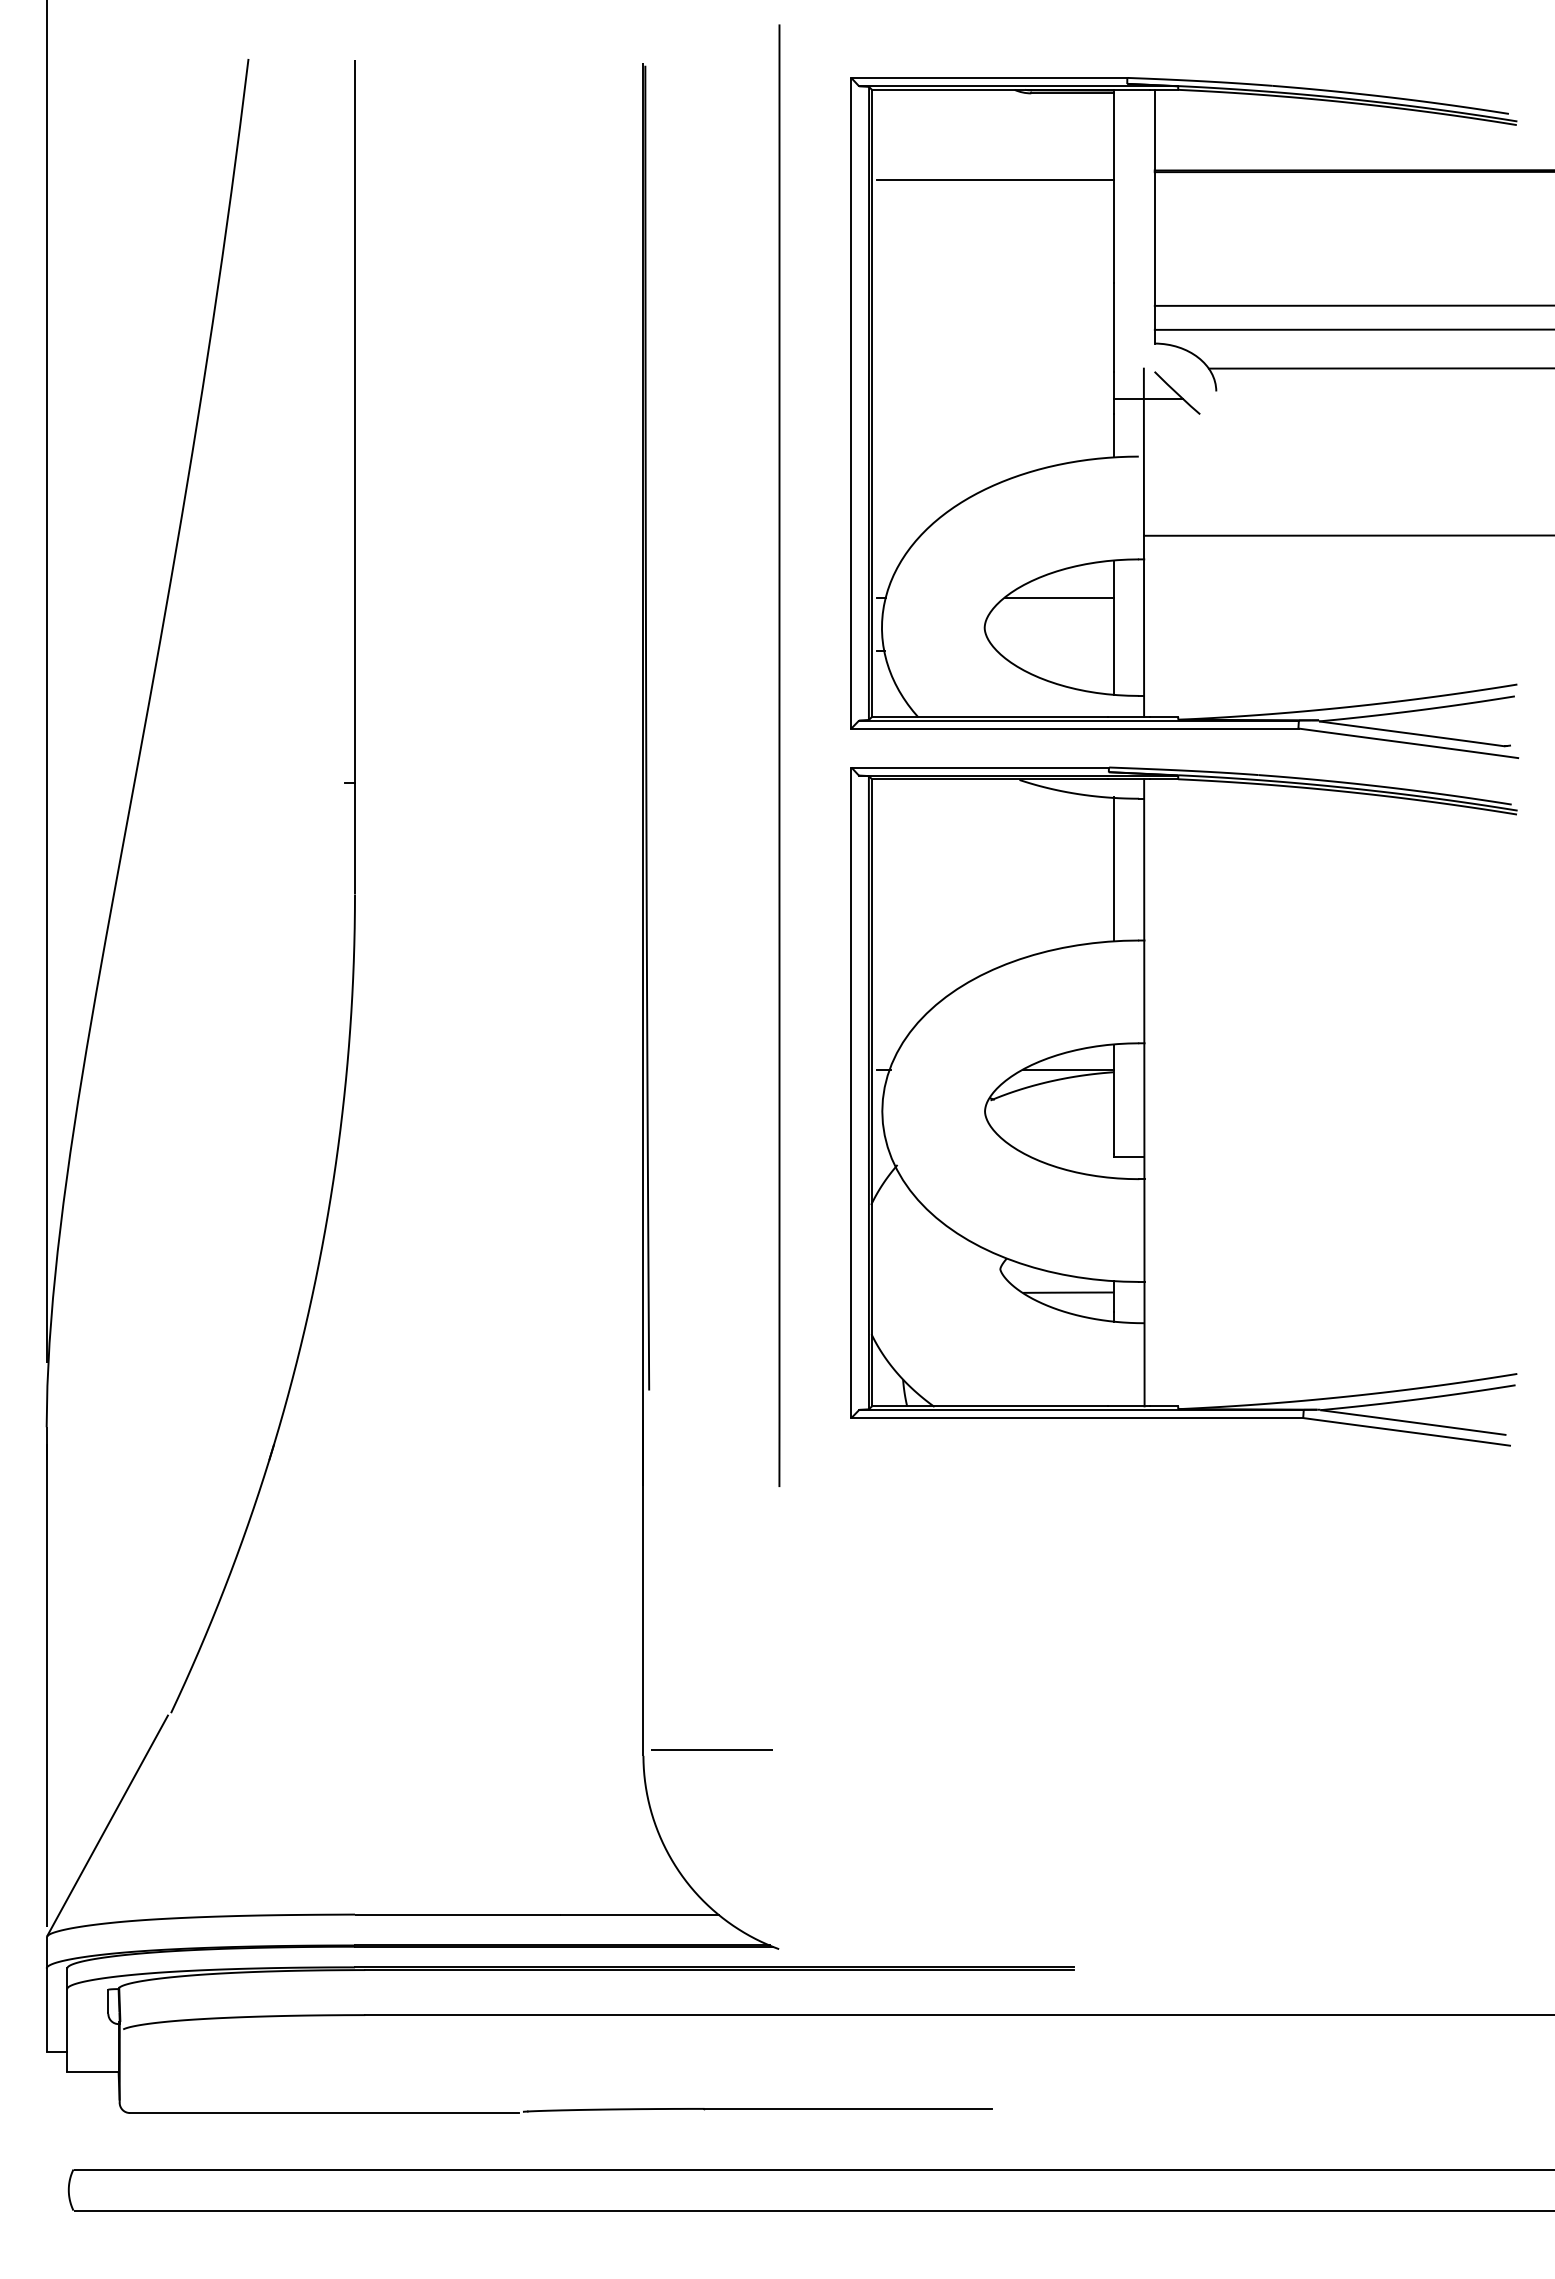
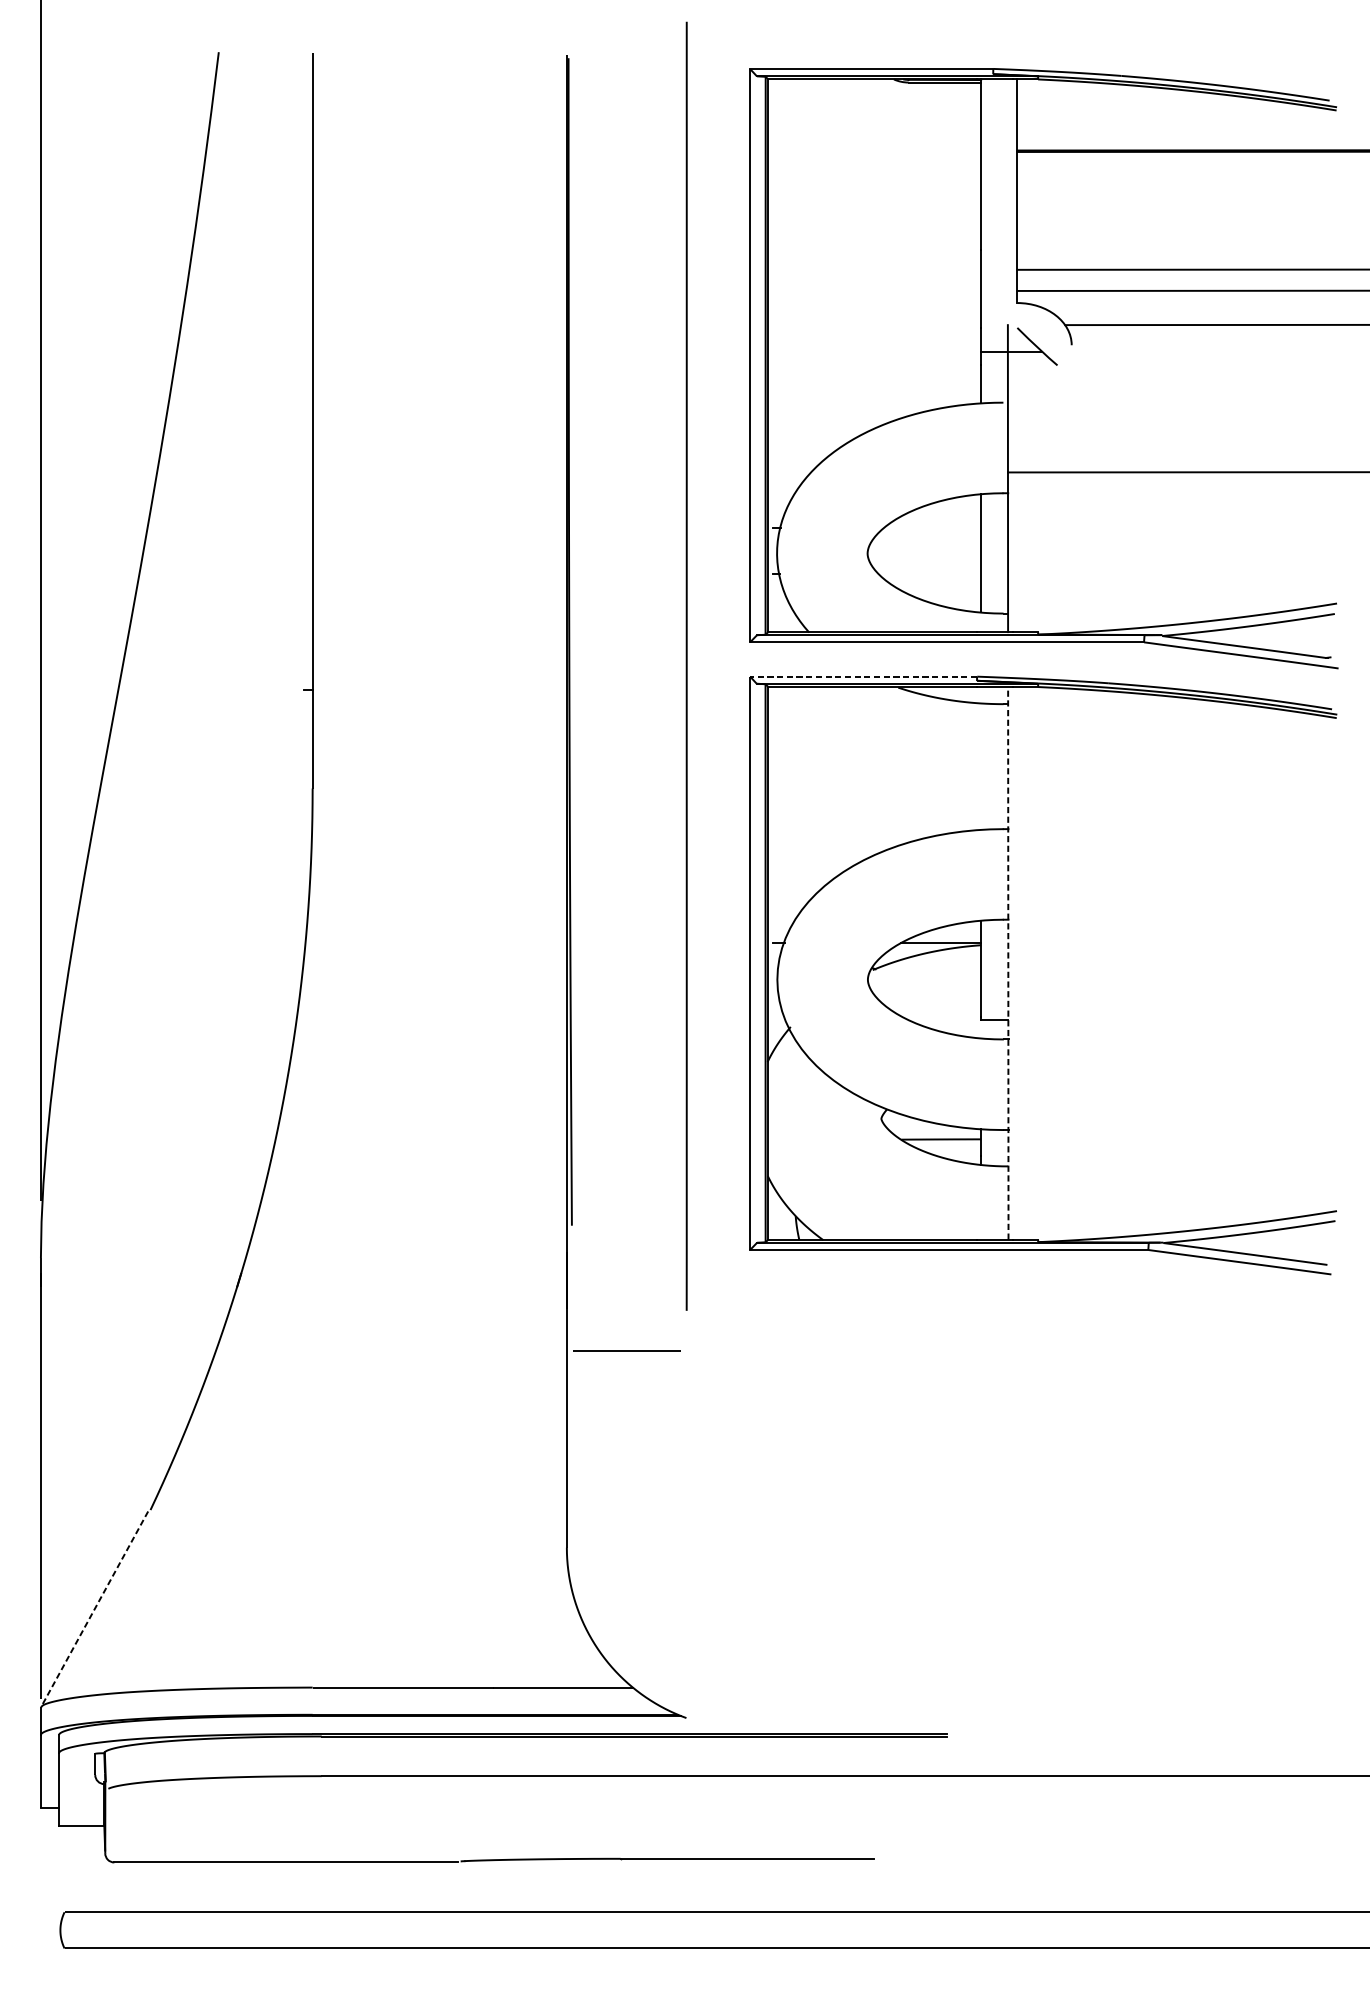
line: (995, 179) -> (877, 158), removed
line: (1058, 598) -> (932, 527), removed
line: (980, 767) -> (863, 676), solid -> dashed
line: (1113, 869) -> (981, 766), removed
line: (1144, 1092) -> (1008, 963), solid -> dashed
line: (711, 1749) -> (626, 1350), moved
line: (107, 1826) -> (94, 1609), solid -> dashed

